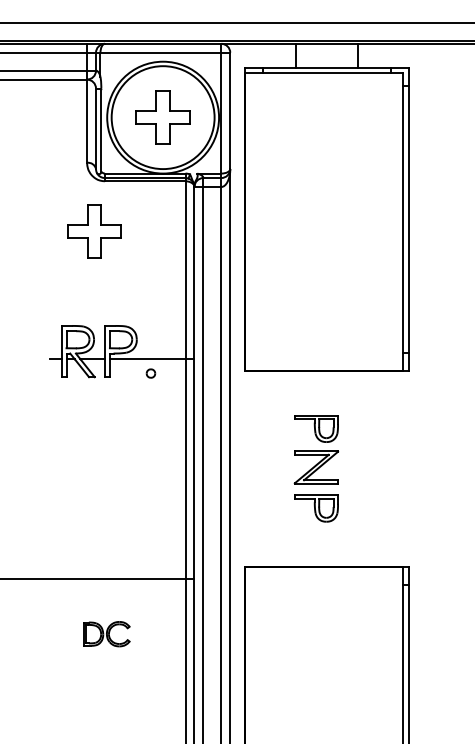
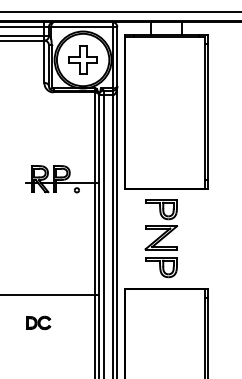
part: (93, 230) -> (47, 117), removed
part: (315, 468) -> (160, 238), size x1.43
part: (106, 633) -> (38, 322), moved

